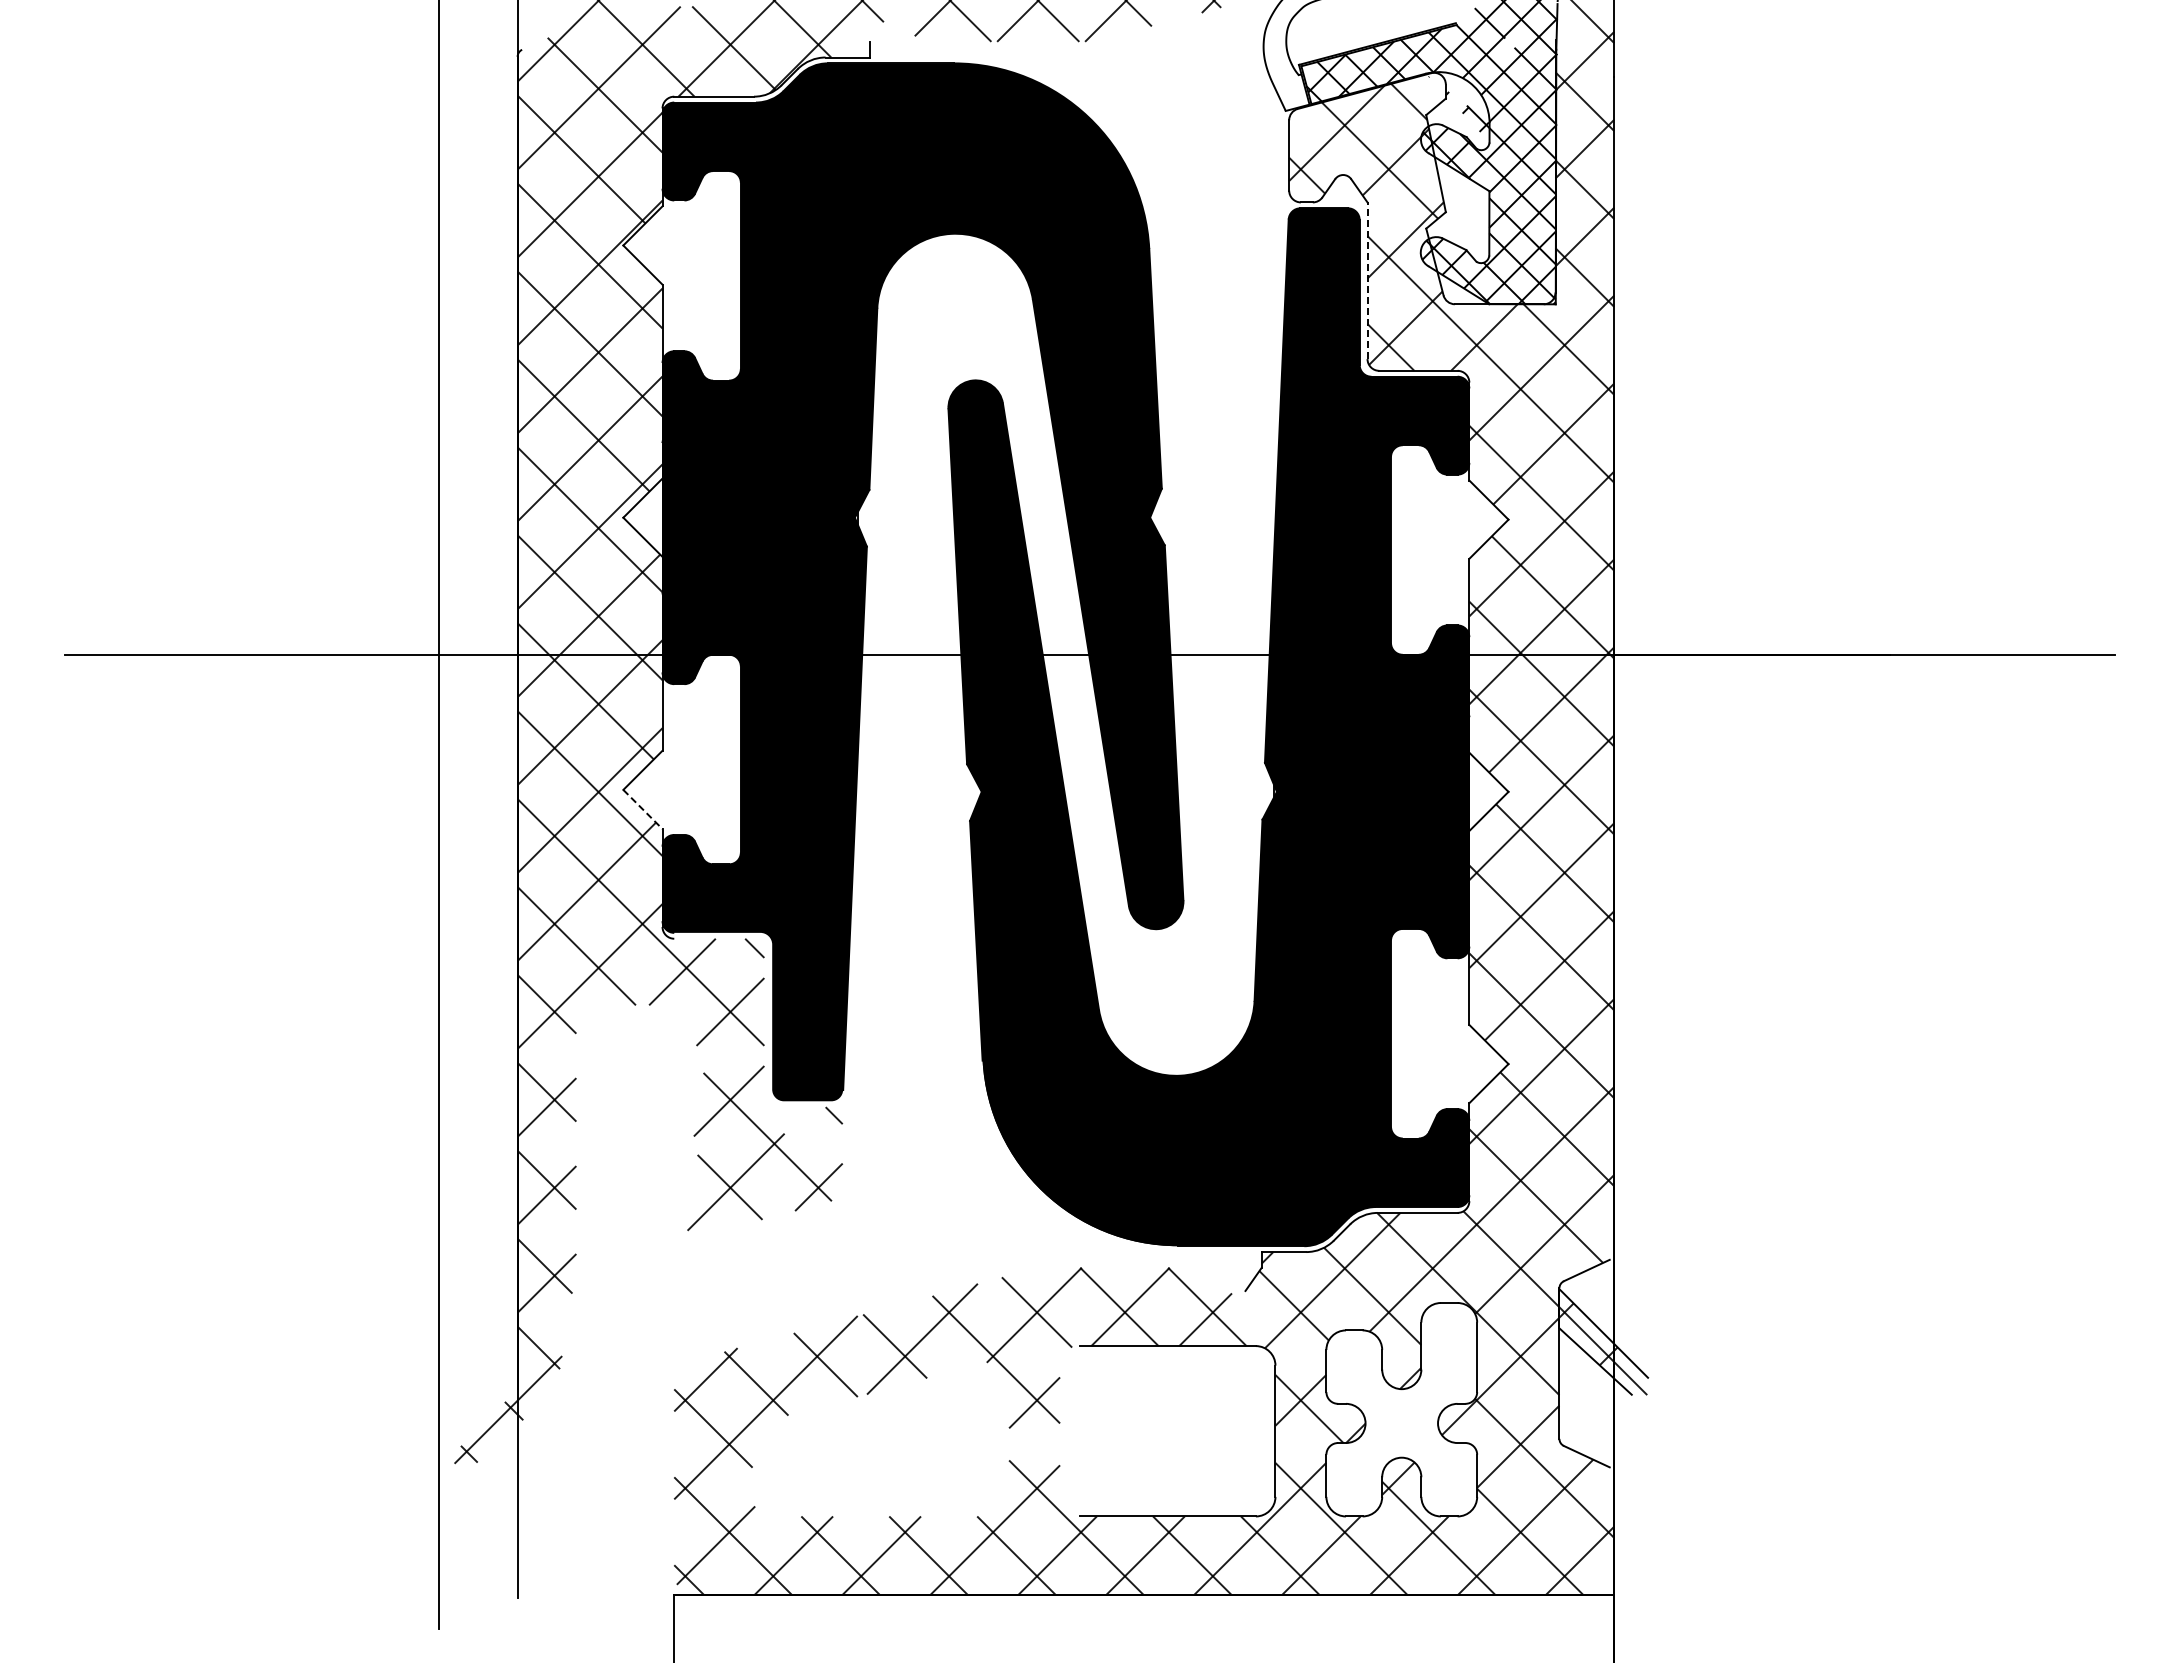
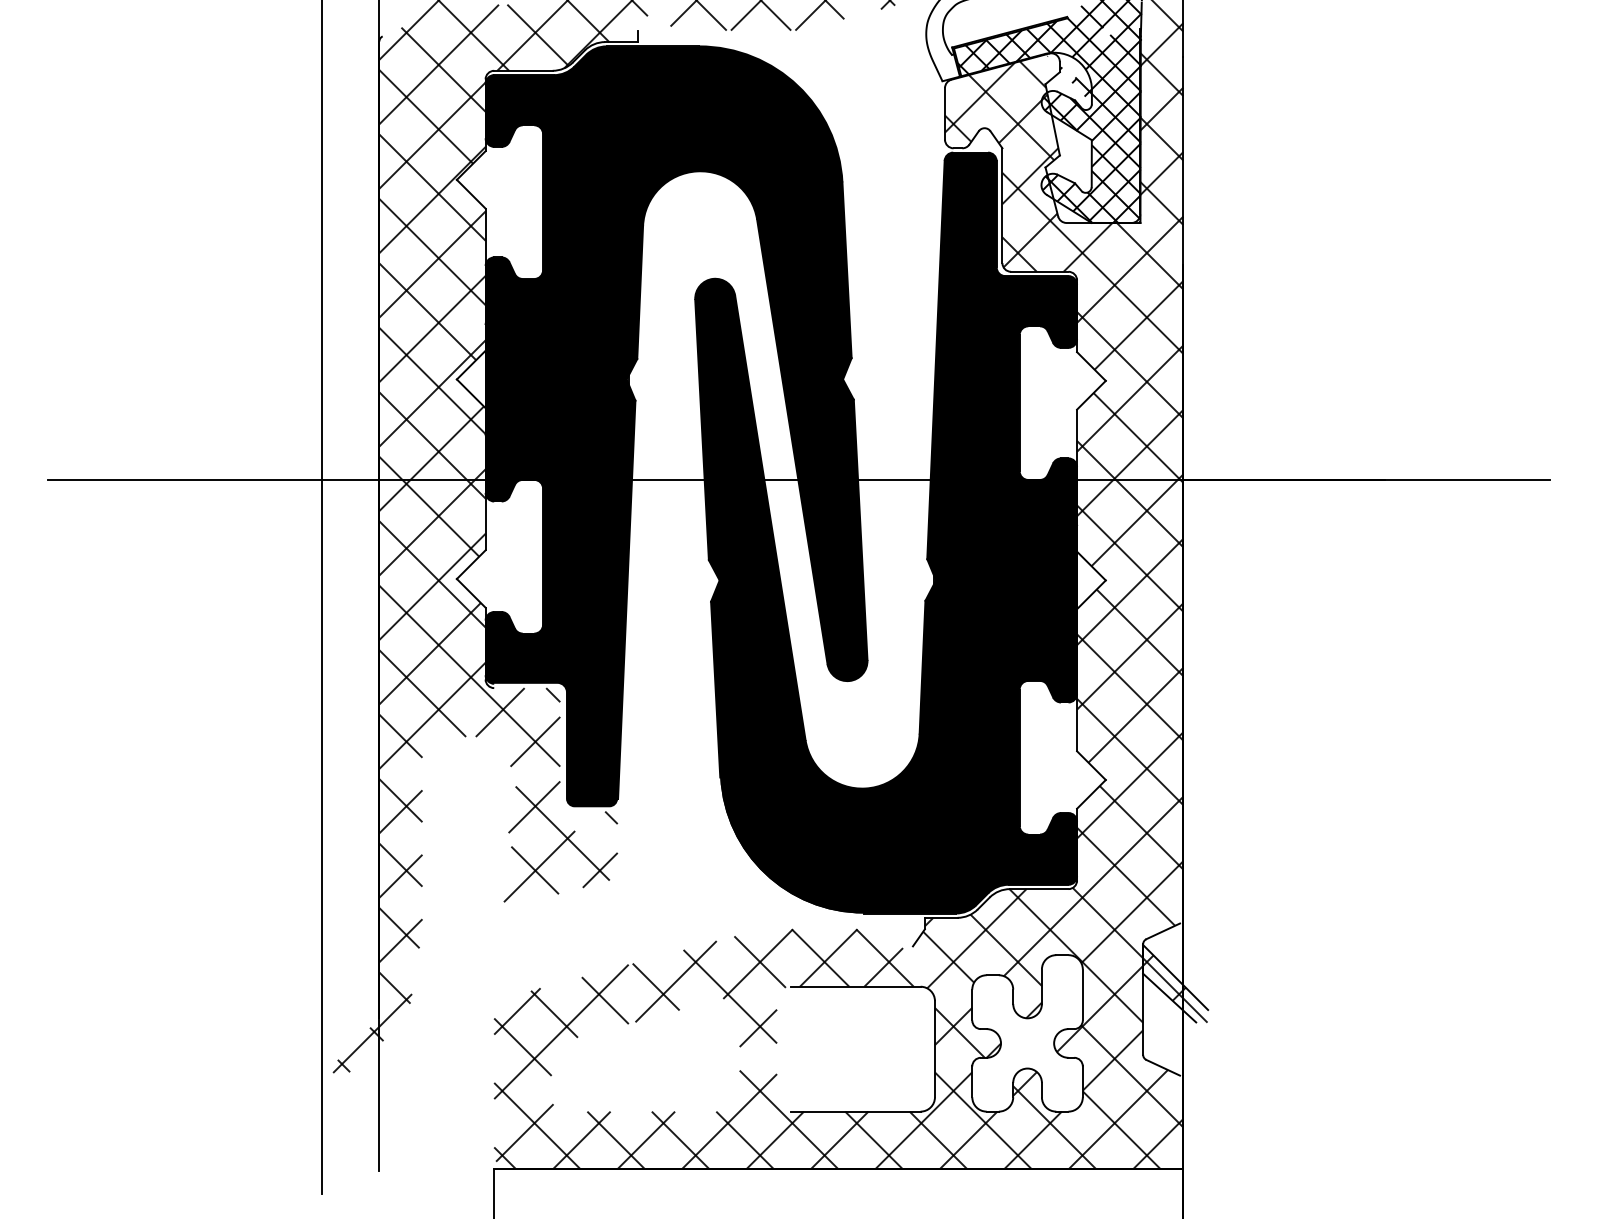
line: (1367, 280) -> (1002, 205), dashed -> solid
line: (642, 809) -> (470, 593), dashed -> solid

